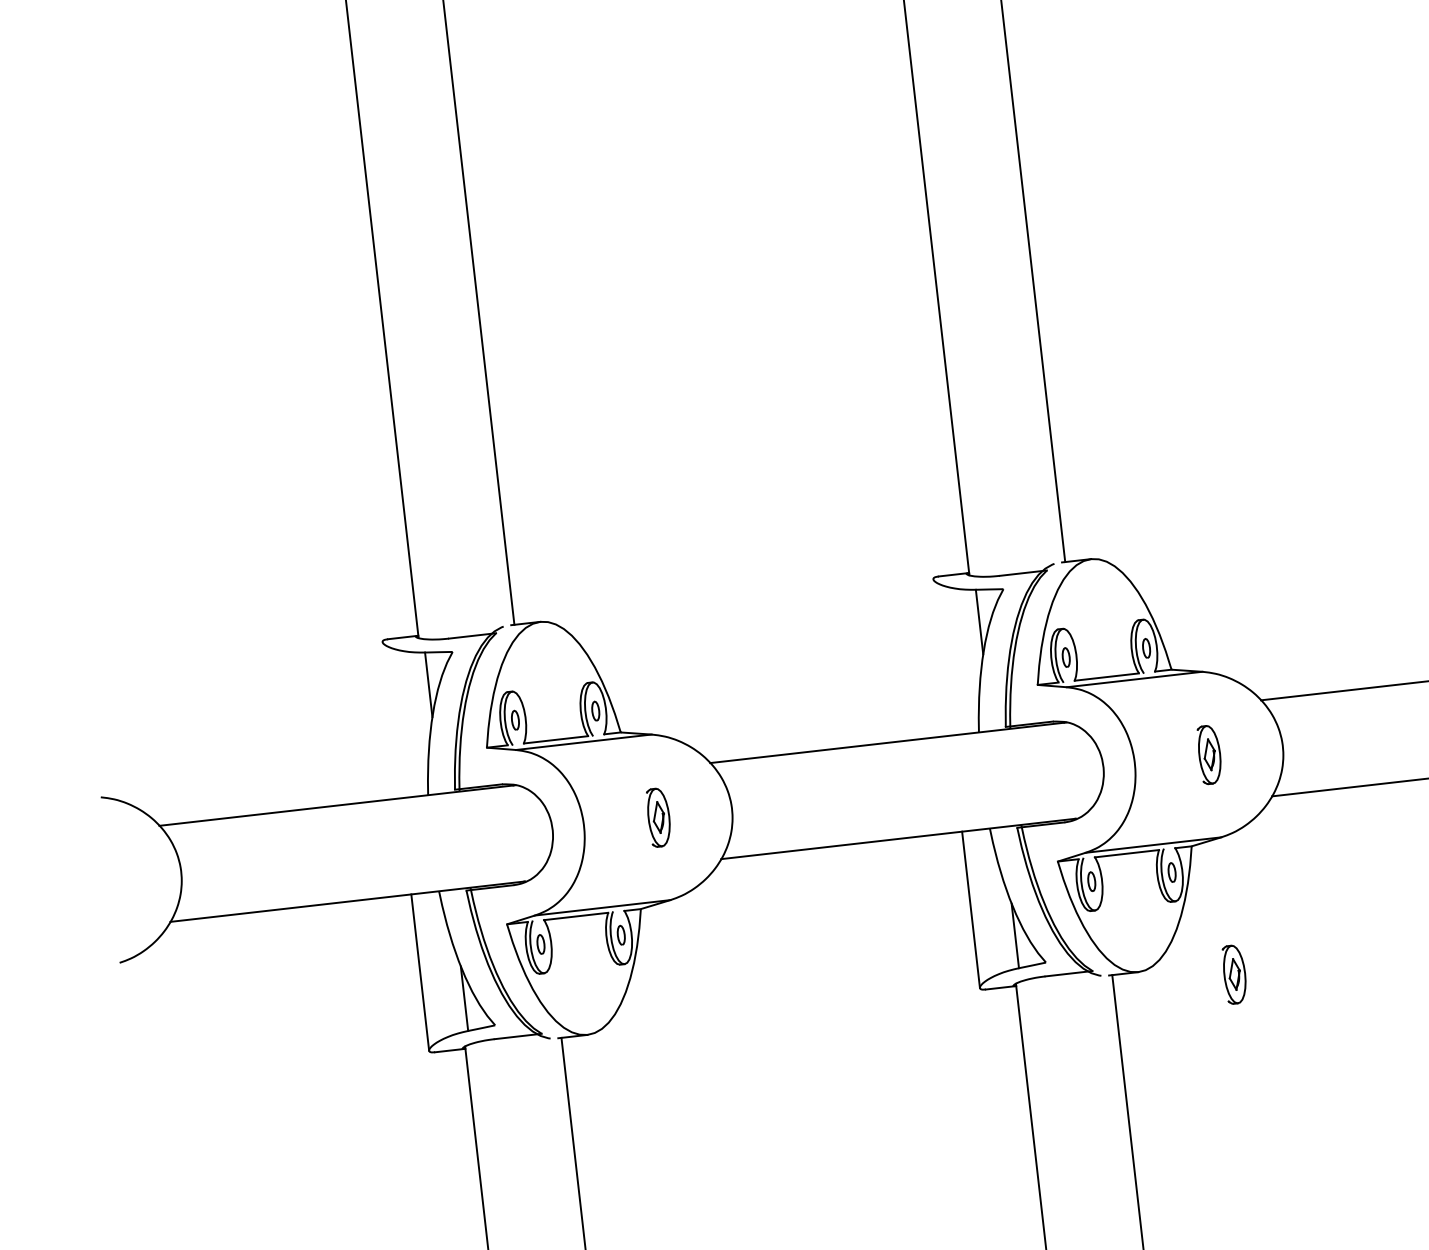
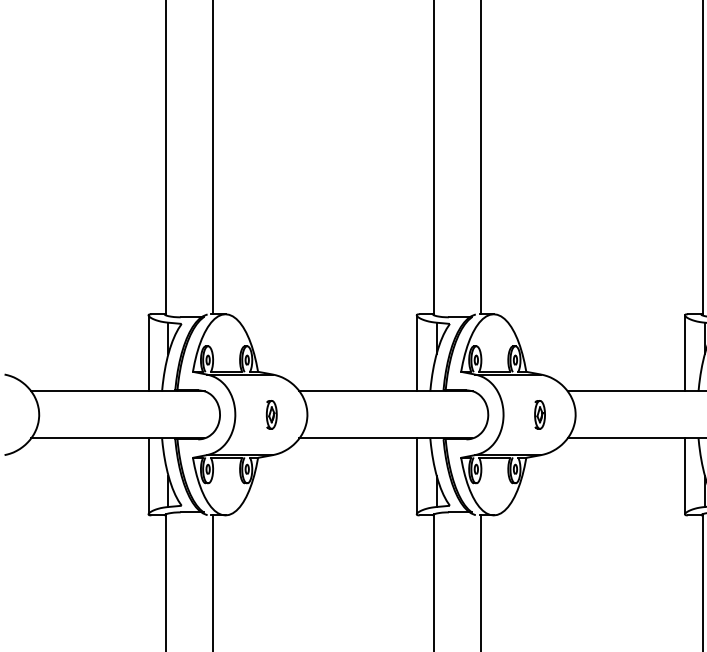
line: (941, 657) -> (416, 353), added
line: (391, 720) -> (148, 353), added
part: (1233, 973) -> (539, 521), removed

